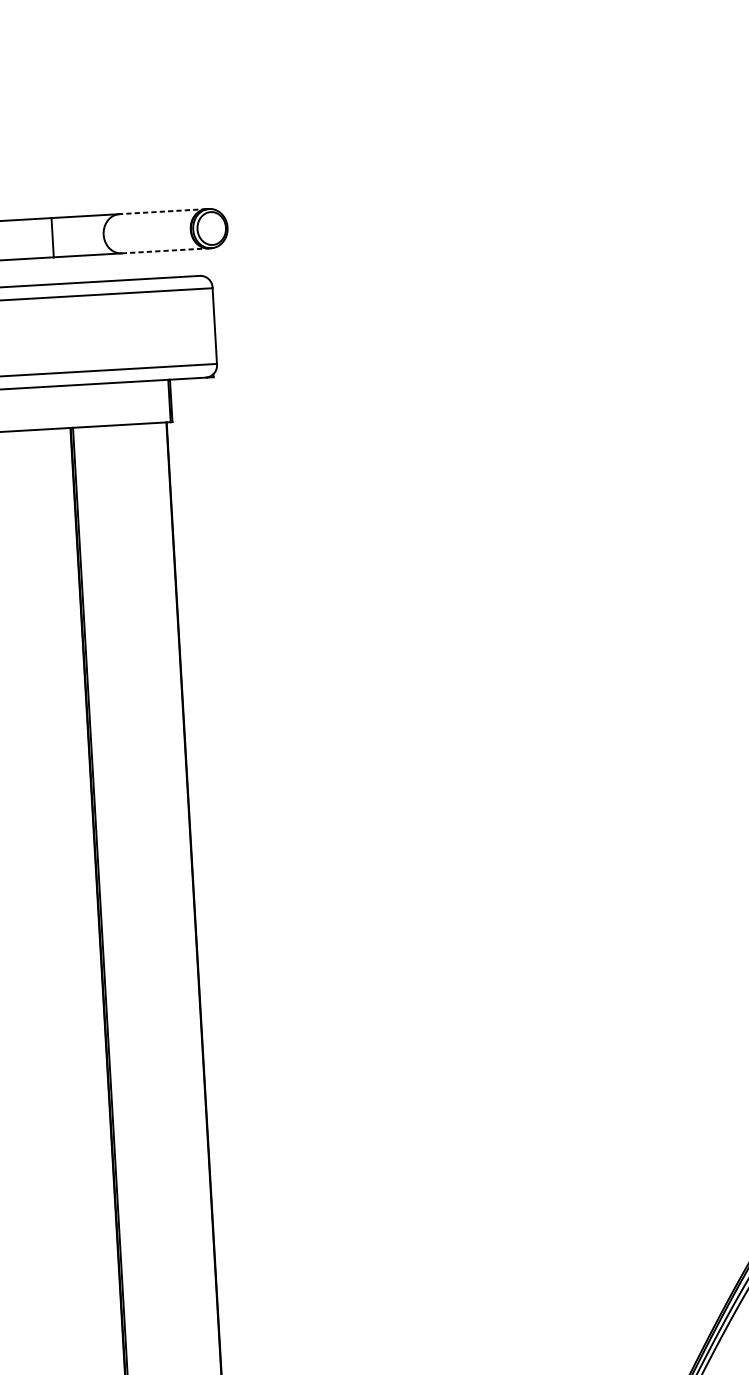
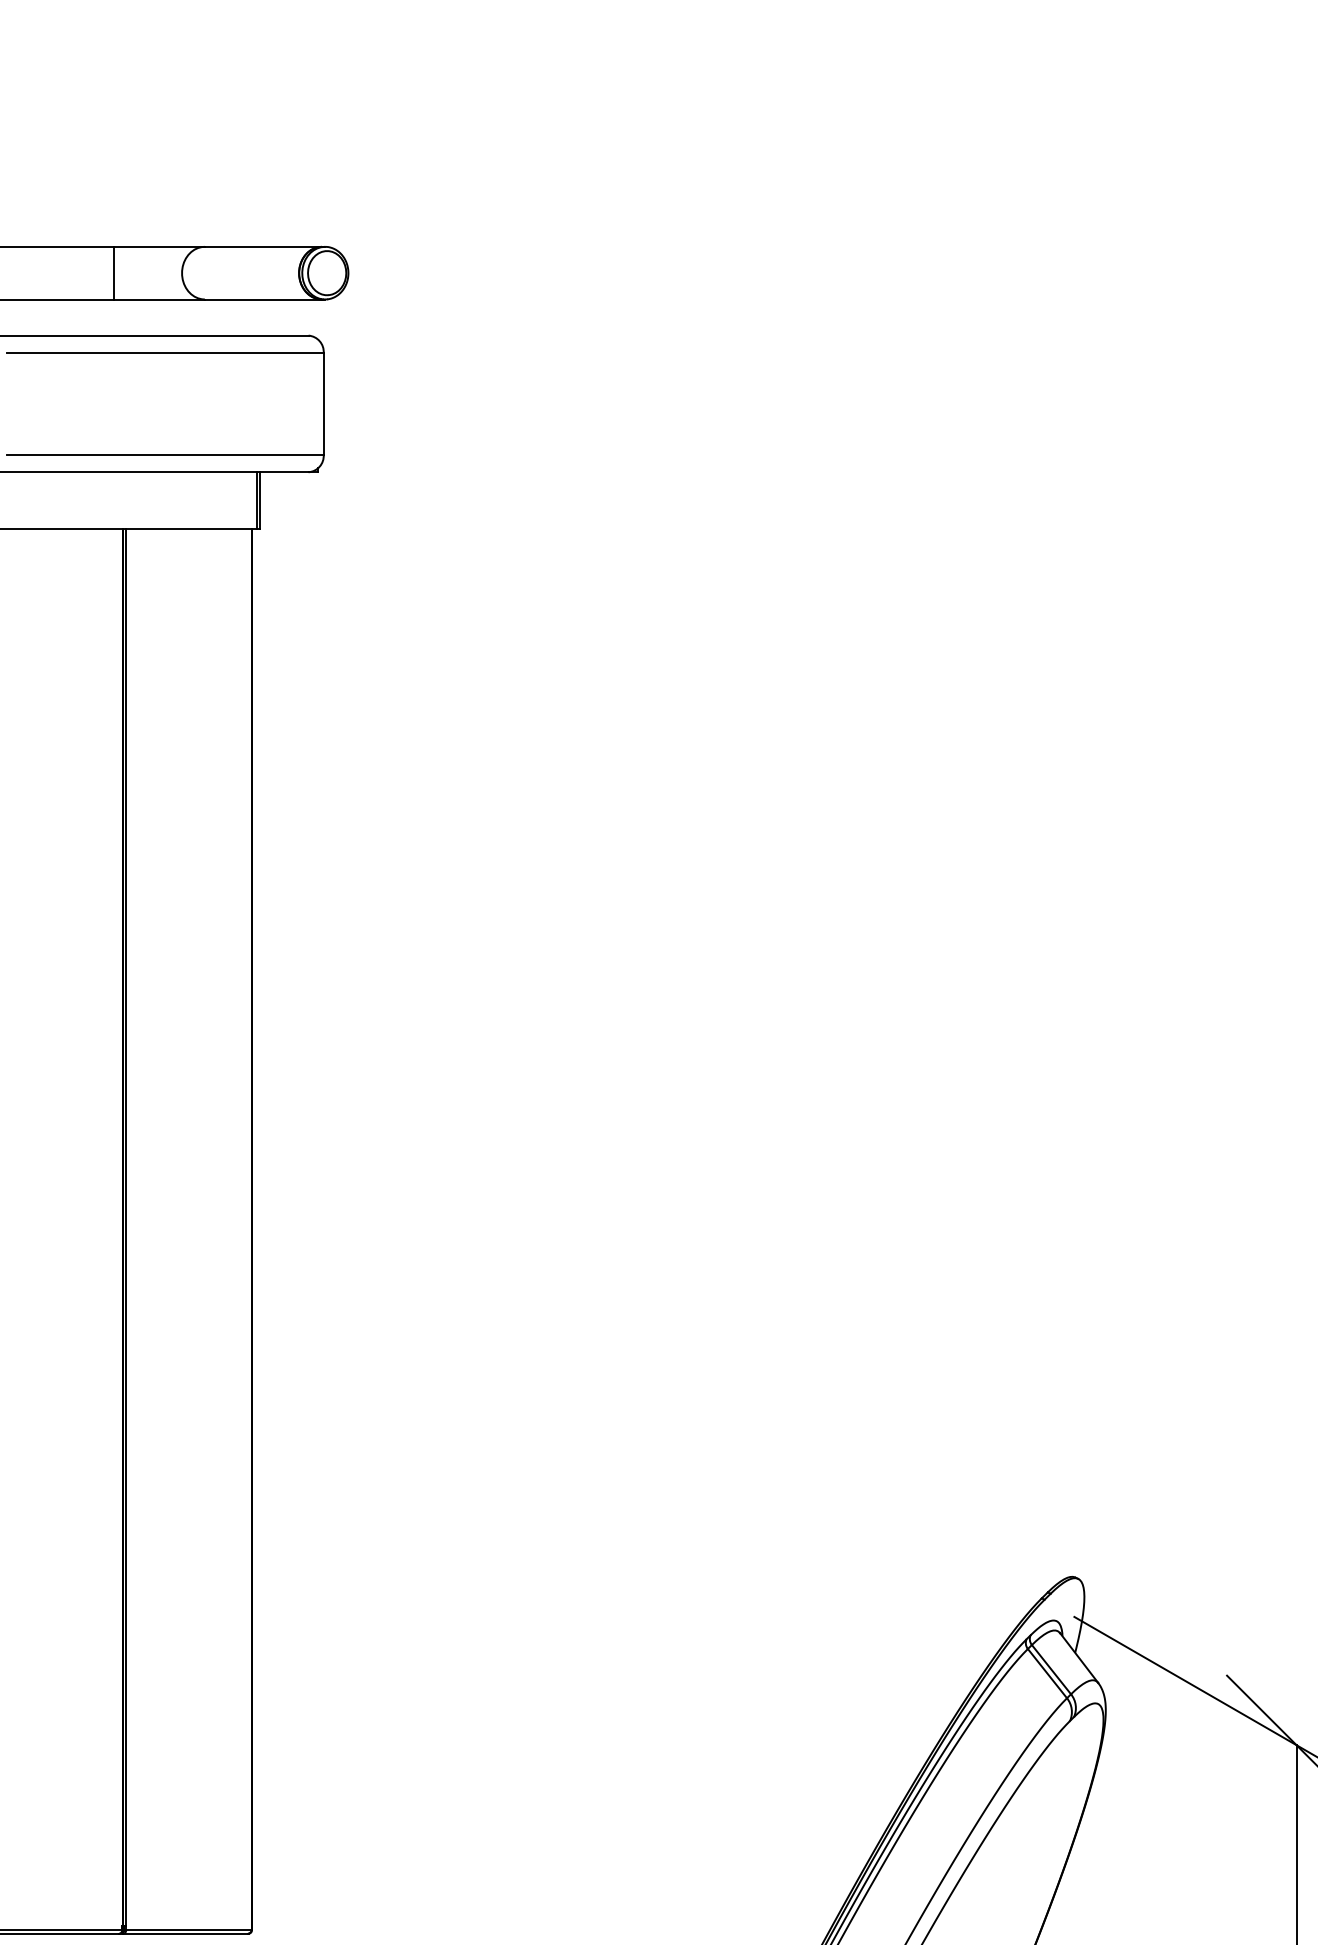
line: (163, 211) -> (263, 246), dashed -> solid
line: (165, 250) -> (263, 299), dashed -> solid

